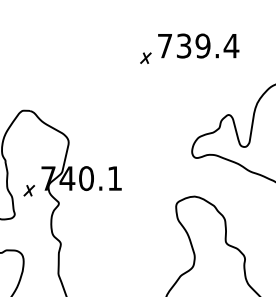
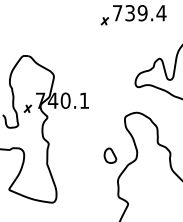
part: (154, 261) -> (110, 155), added

